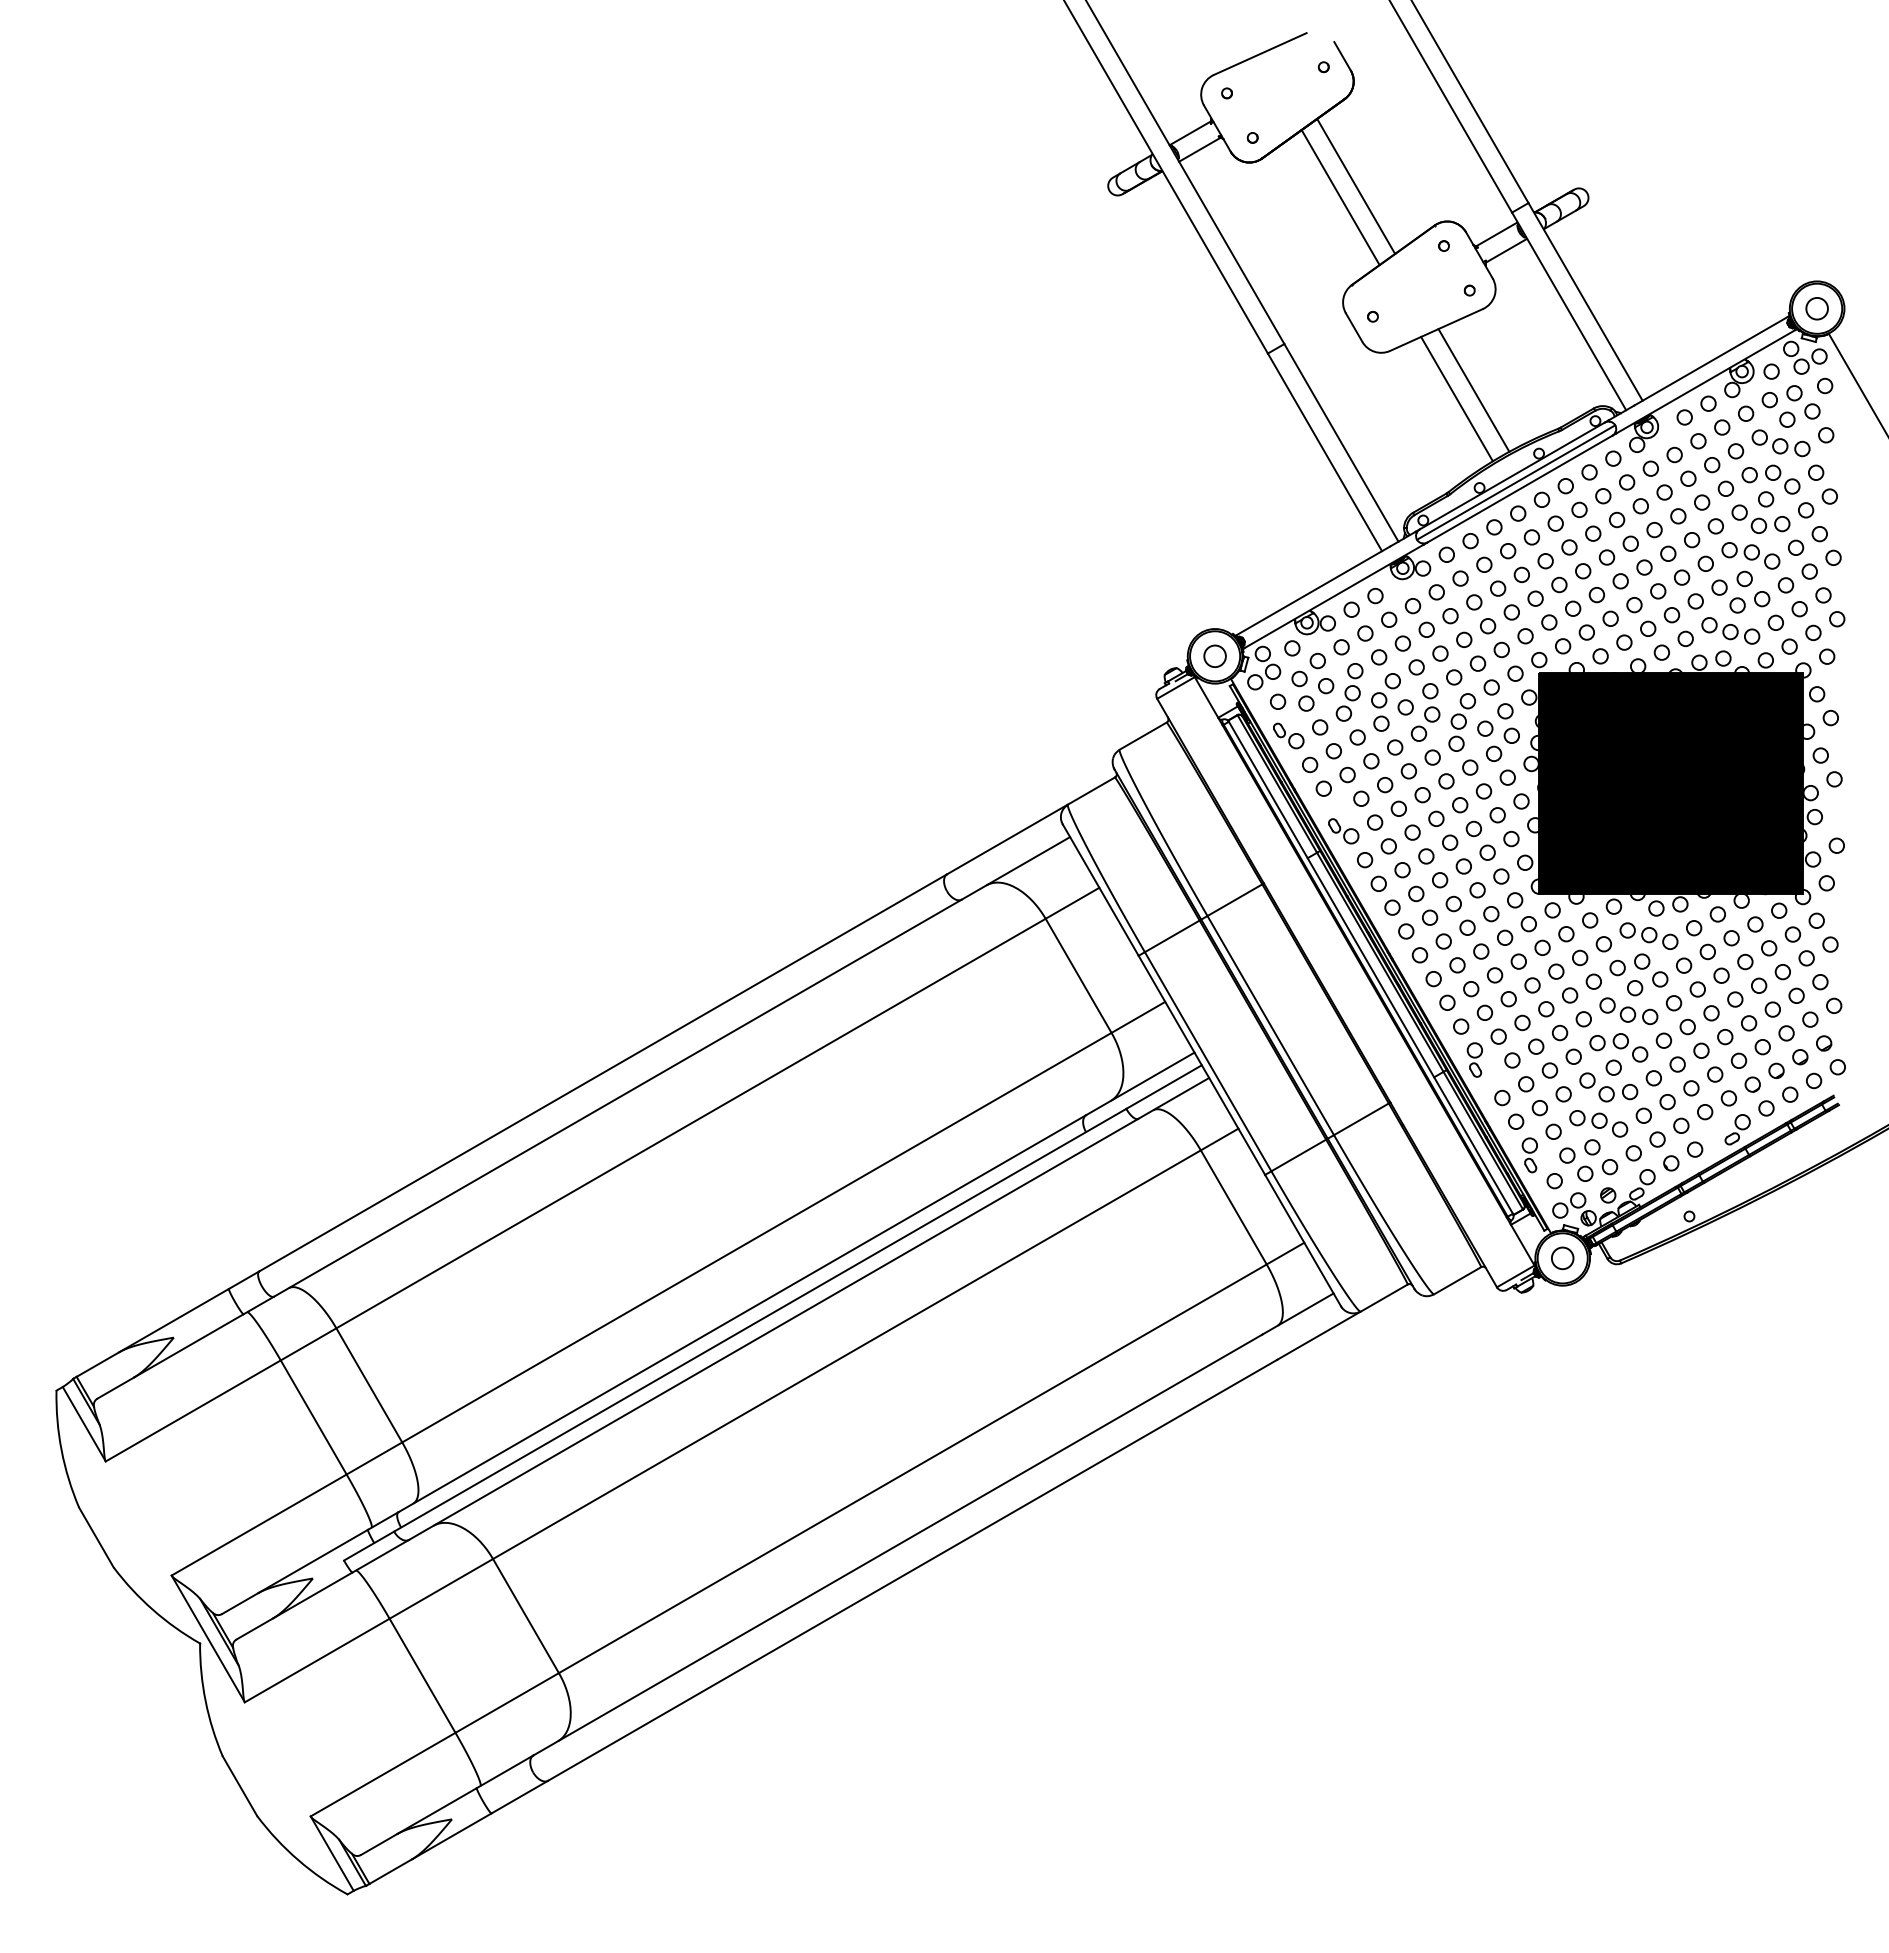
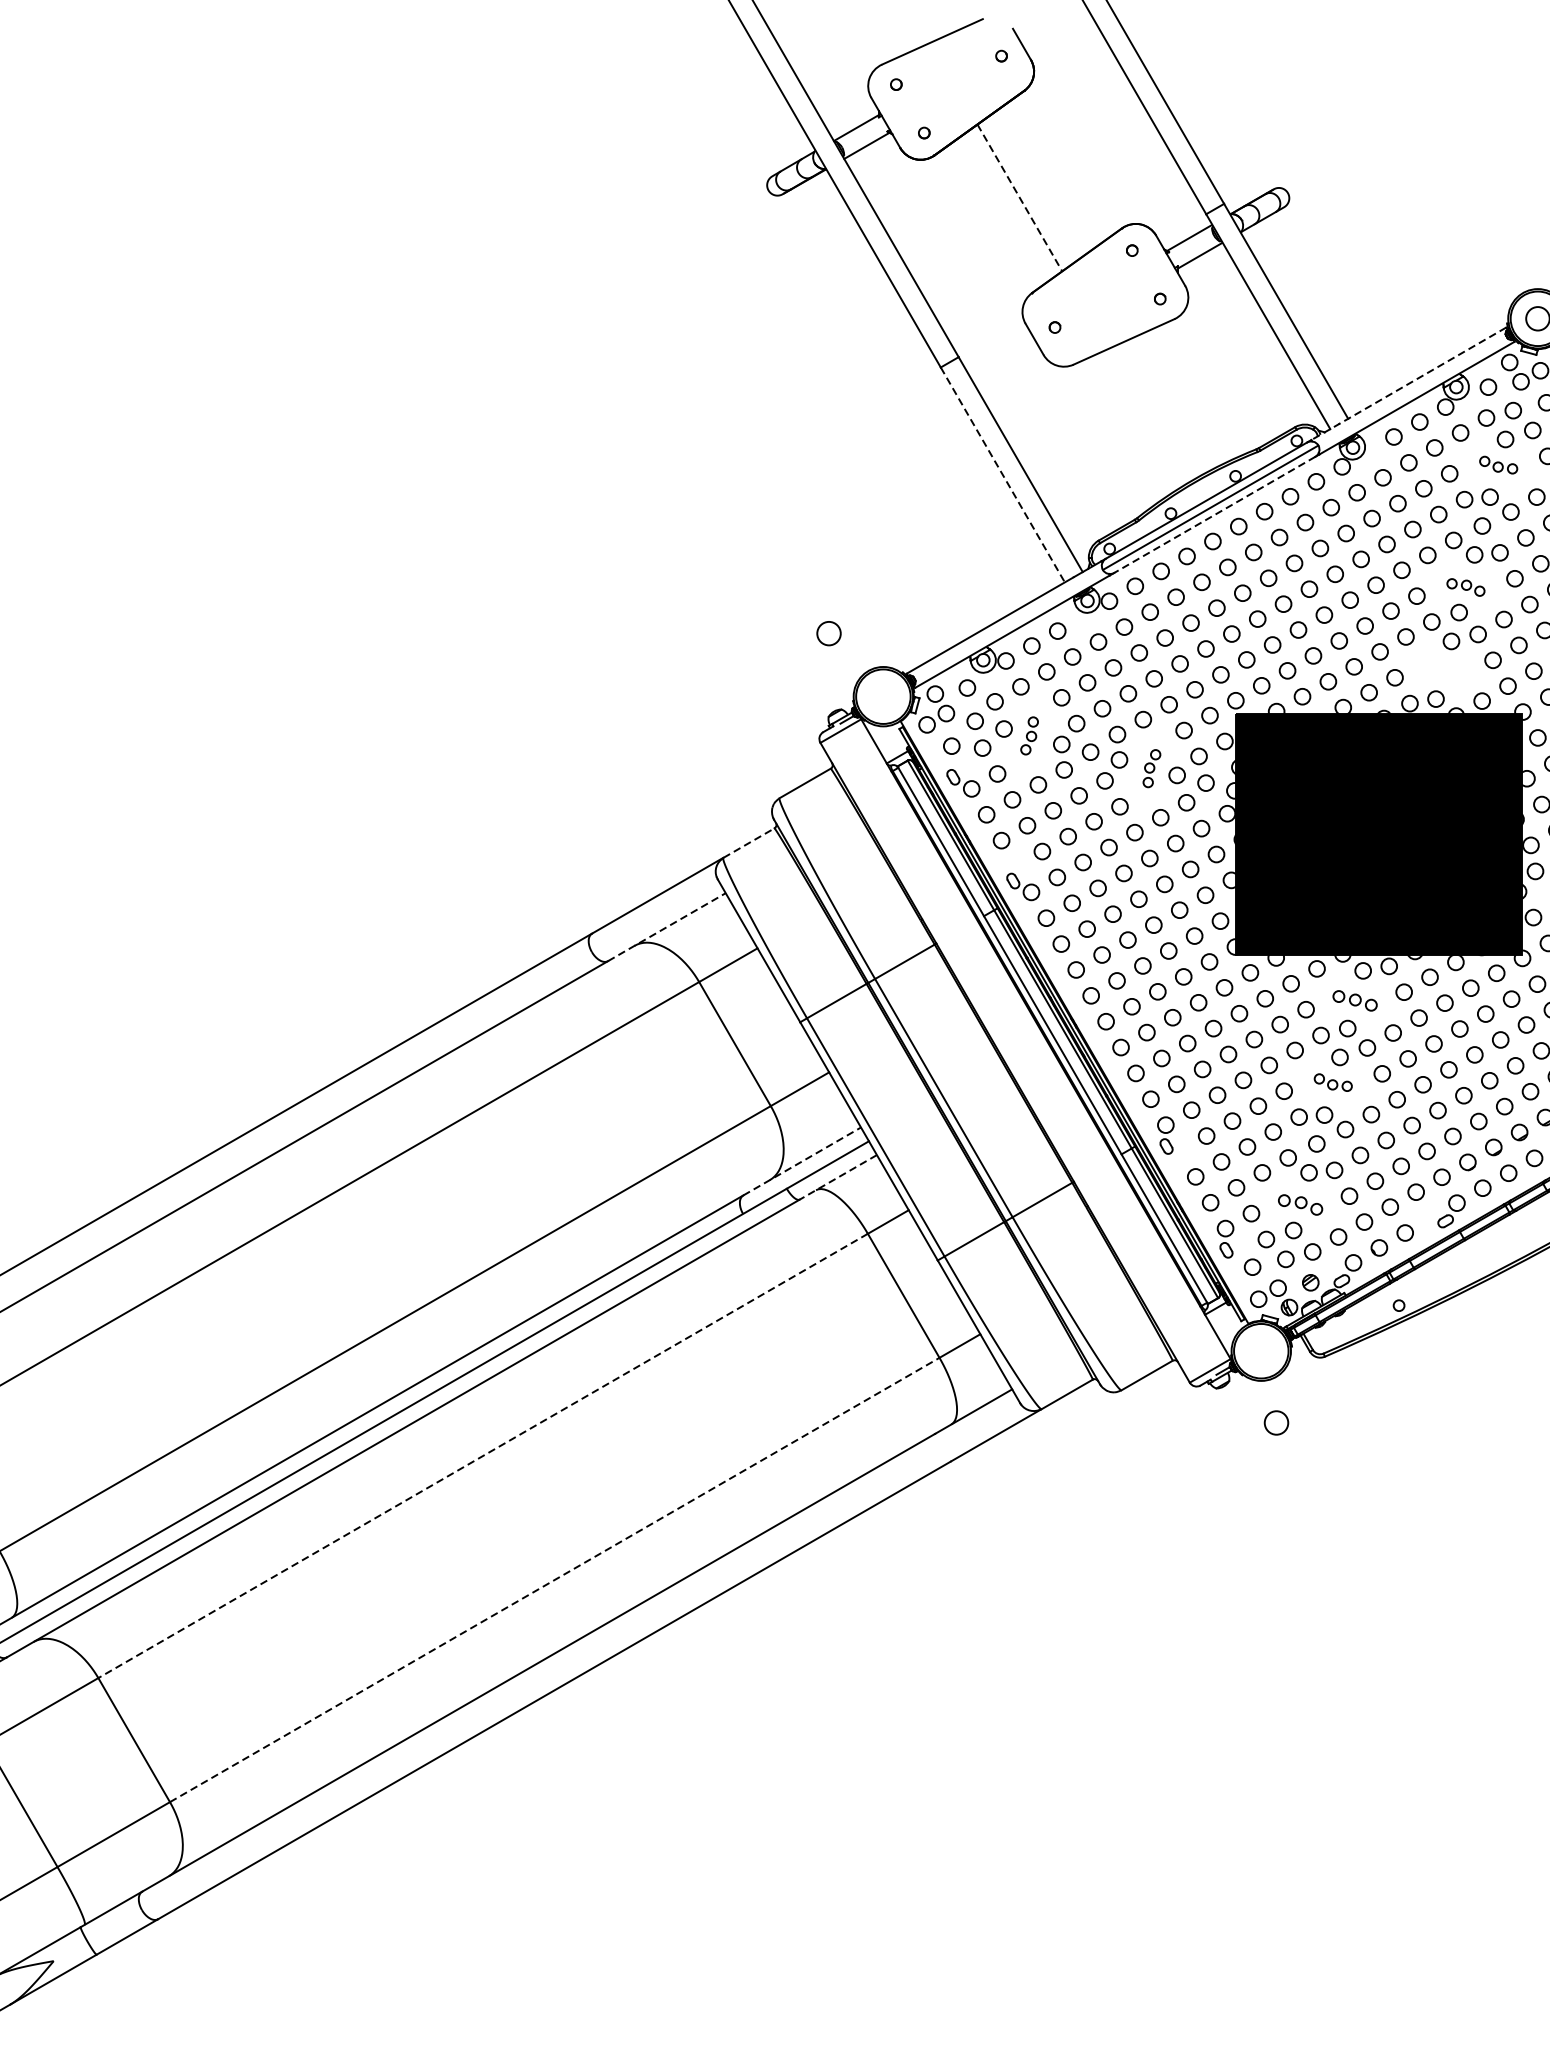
line: (1356, 185) -> (1037, 184), removed
line: (1340, 197) -> (1019, 197), solid -> dashed
line: (1697, 368) -> (1407, 383), solid -> dashed
line: (1473, 390) -> (1164, 407), removed
line: (1456, 398) -> (1145, 416), removed
part: (1780, 443) -> (1498, 465), size x0.6
line: (1325, 452) -> (1003, 475), solid -> dashed
line: (1519, 489) -> (1214, 515), solid -> dashed
part: (1750, 555) -> (1465, 587), size x0.6
part: (1730, 630) -> (1443, 668), removed
circle: (1214, 655) -> (828, 632), moved
part: (1349, 692) -> (1029, 736), size x0.6
part: (1461, 722) -> (1151, 768), size x0.6
line: (1091, 790) -> (748, 842), solid -> dashed
line: (1015, 868) -> (666, 927), solid -> dashed
part: (1648, 935) -> (1354, 1000), size x0.7
part: (1628, 1011) -> (1332, 1082), size x0.6
line: (1140, 1083) -> (802, 1161), solid -> dashed
line: (1173, 1098) -> (838, 1177), solid -> dashed
part: (1598, 1123) -> (1300, 1204), size x0.7
circle: (1562, 1258) -> (1276, 1423), moved
line: (846, 1354) -> (482, 1455), solid -> dashed
line: (912, 1468) -> (554, 1579), solid -> dashed

